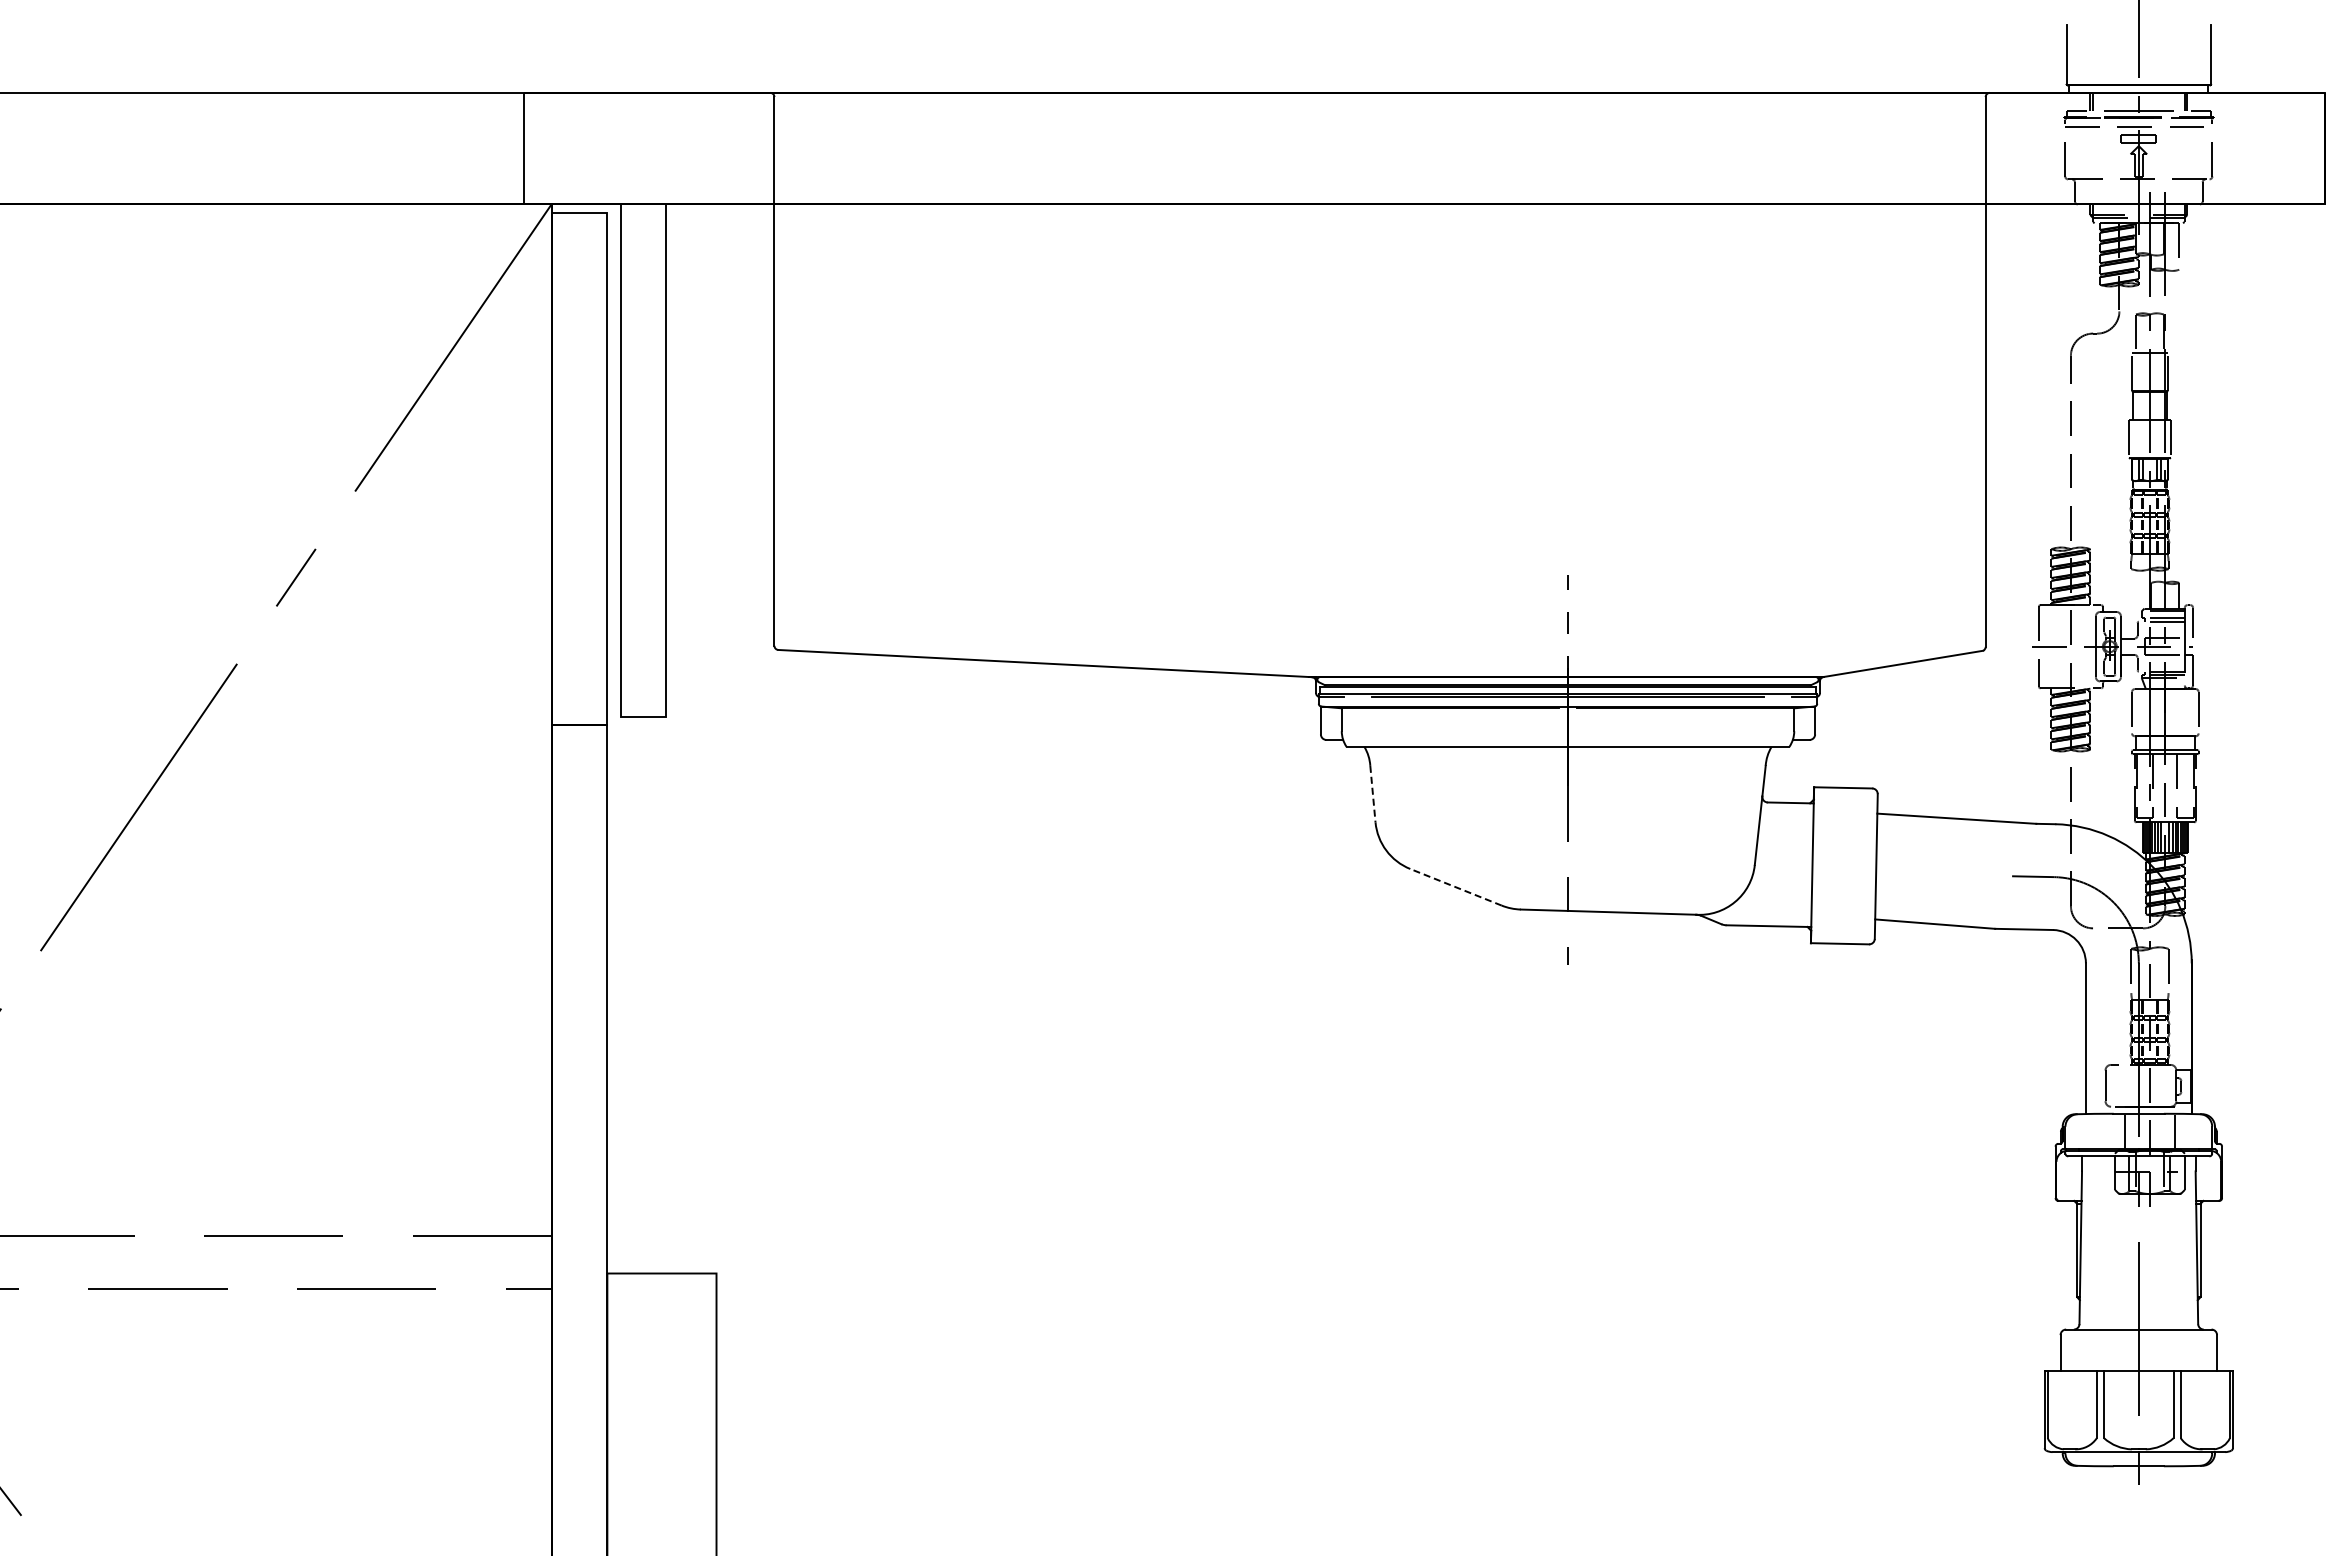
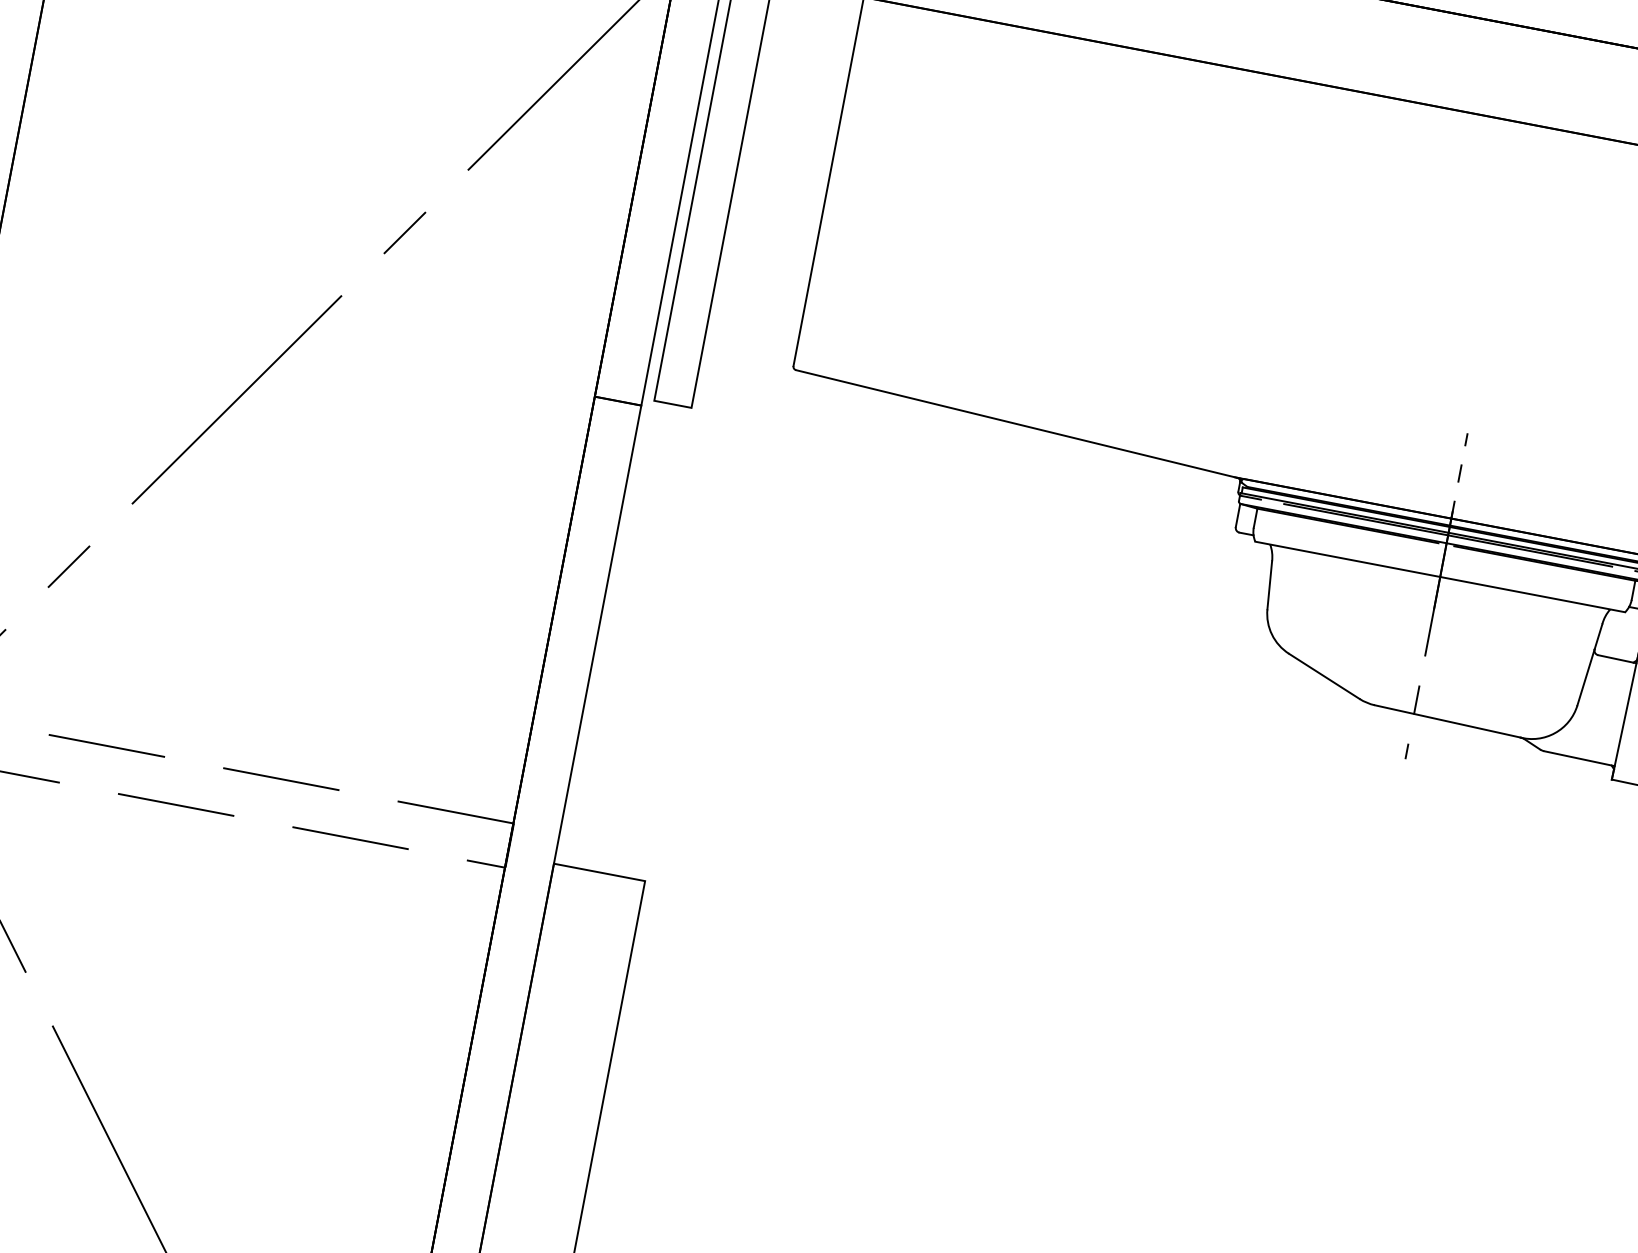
line: (1372, 794) -> (1269, 585), dashed -> solid
line: (1455, 887) -> (1323, 676), dashed -> solid

